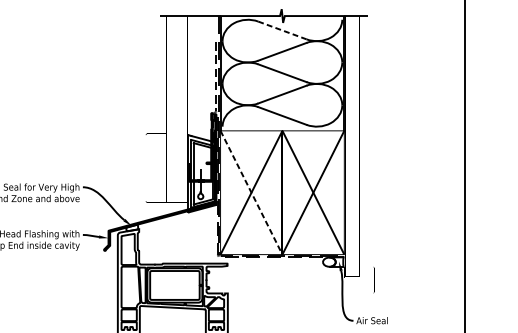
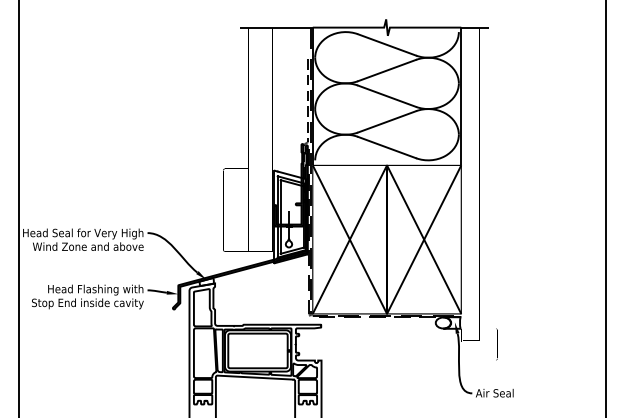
line: (282, 30) -> (387, 44), dashed -> solid
line: (251, 193) -> (350, 240), dashed -> solid

